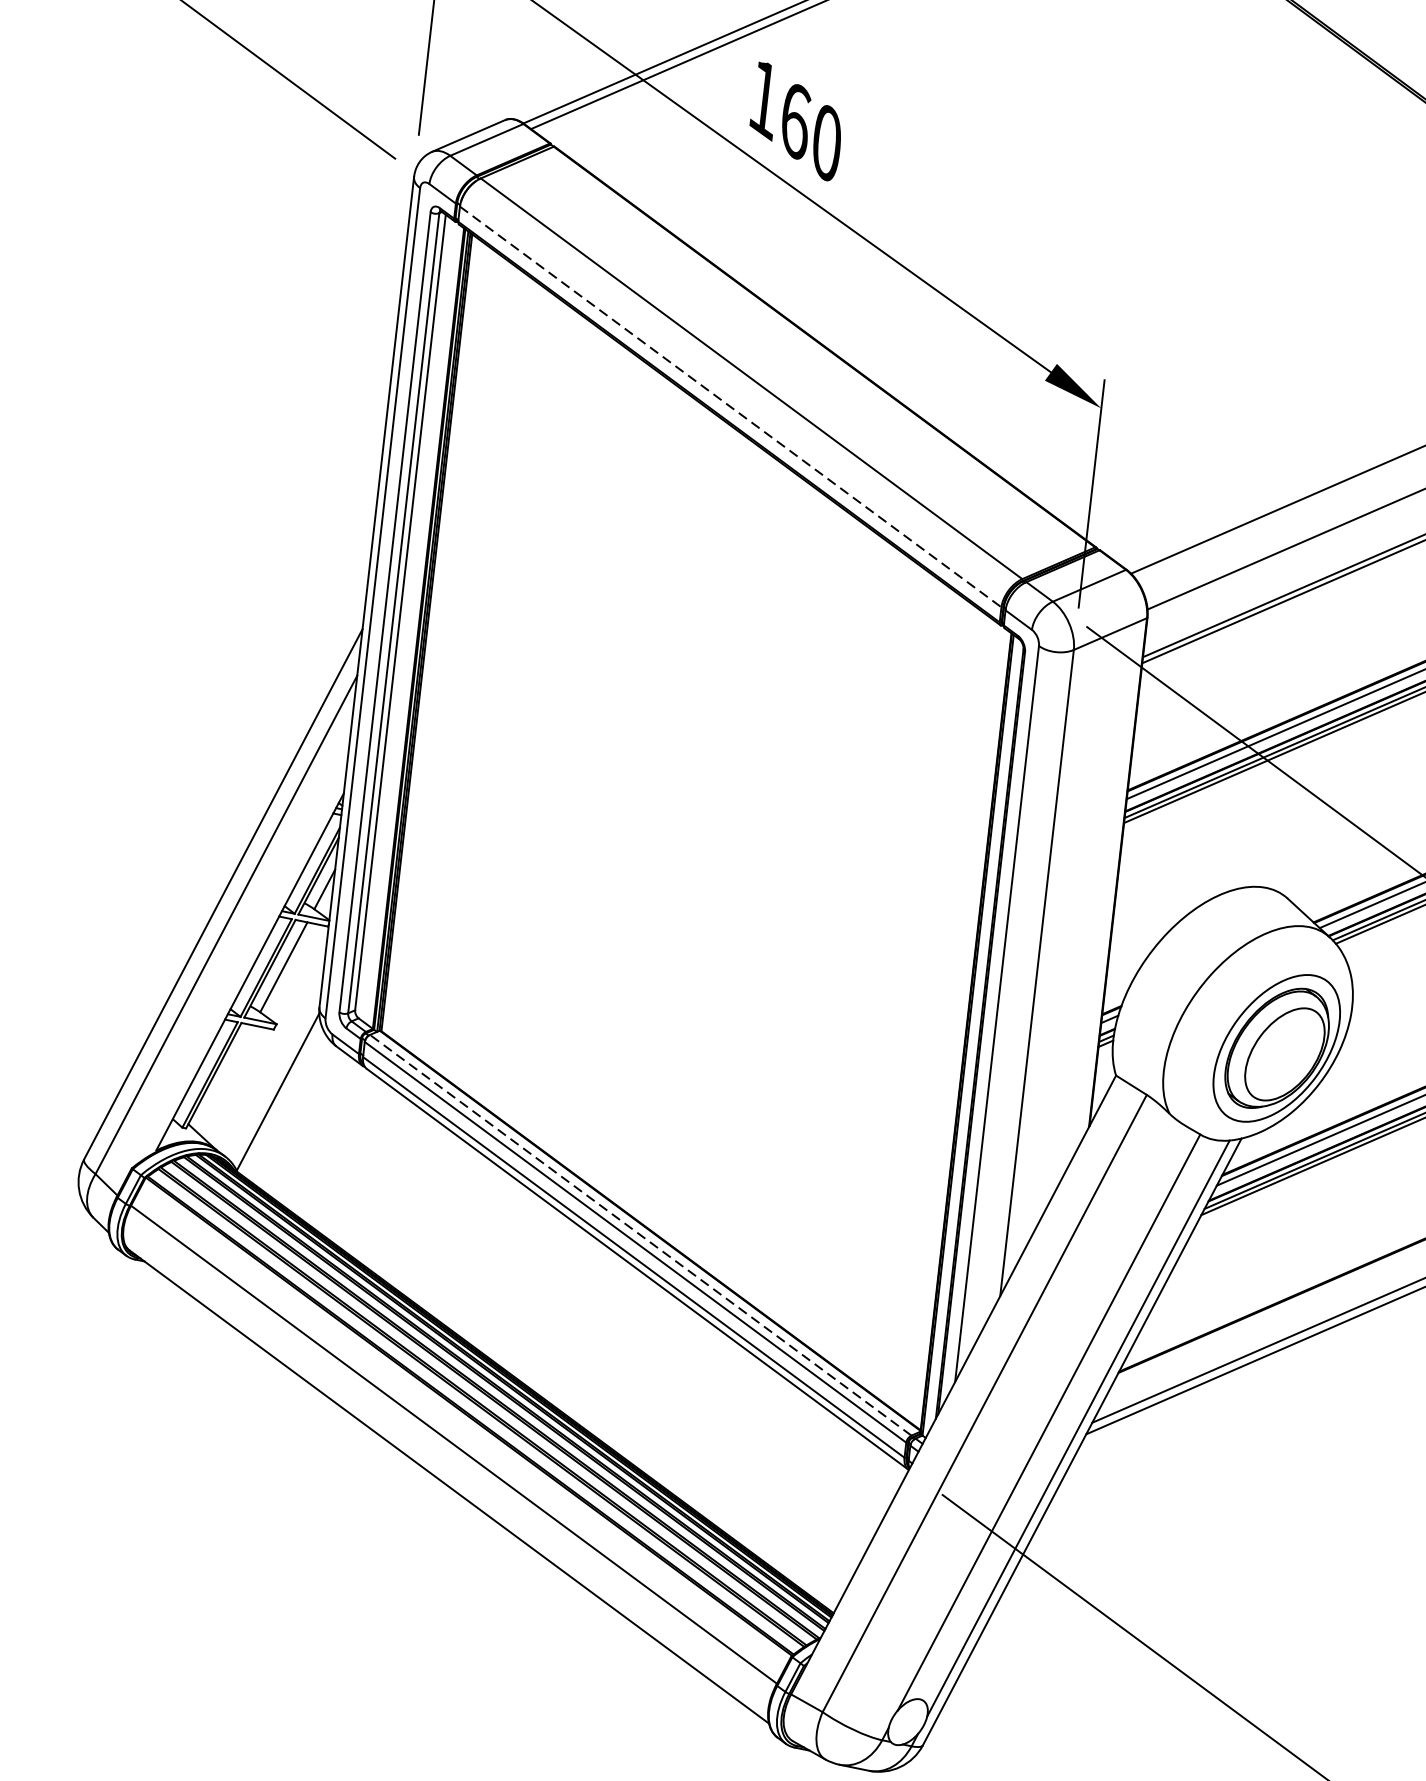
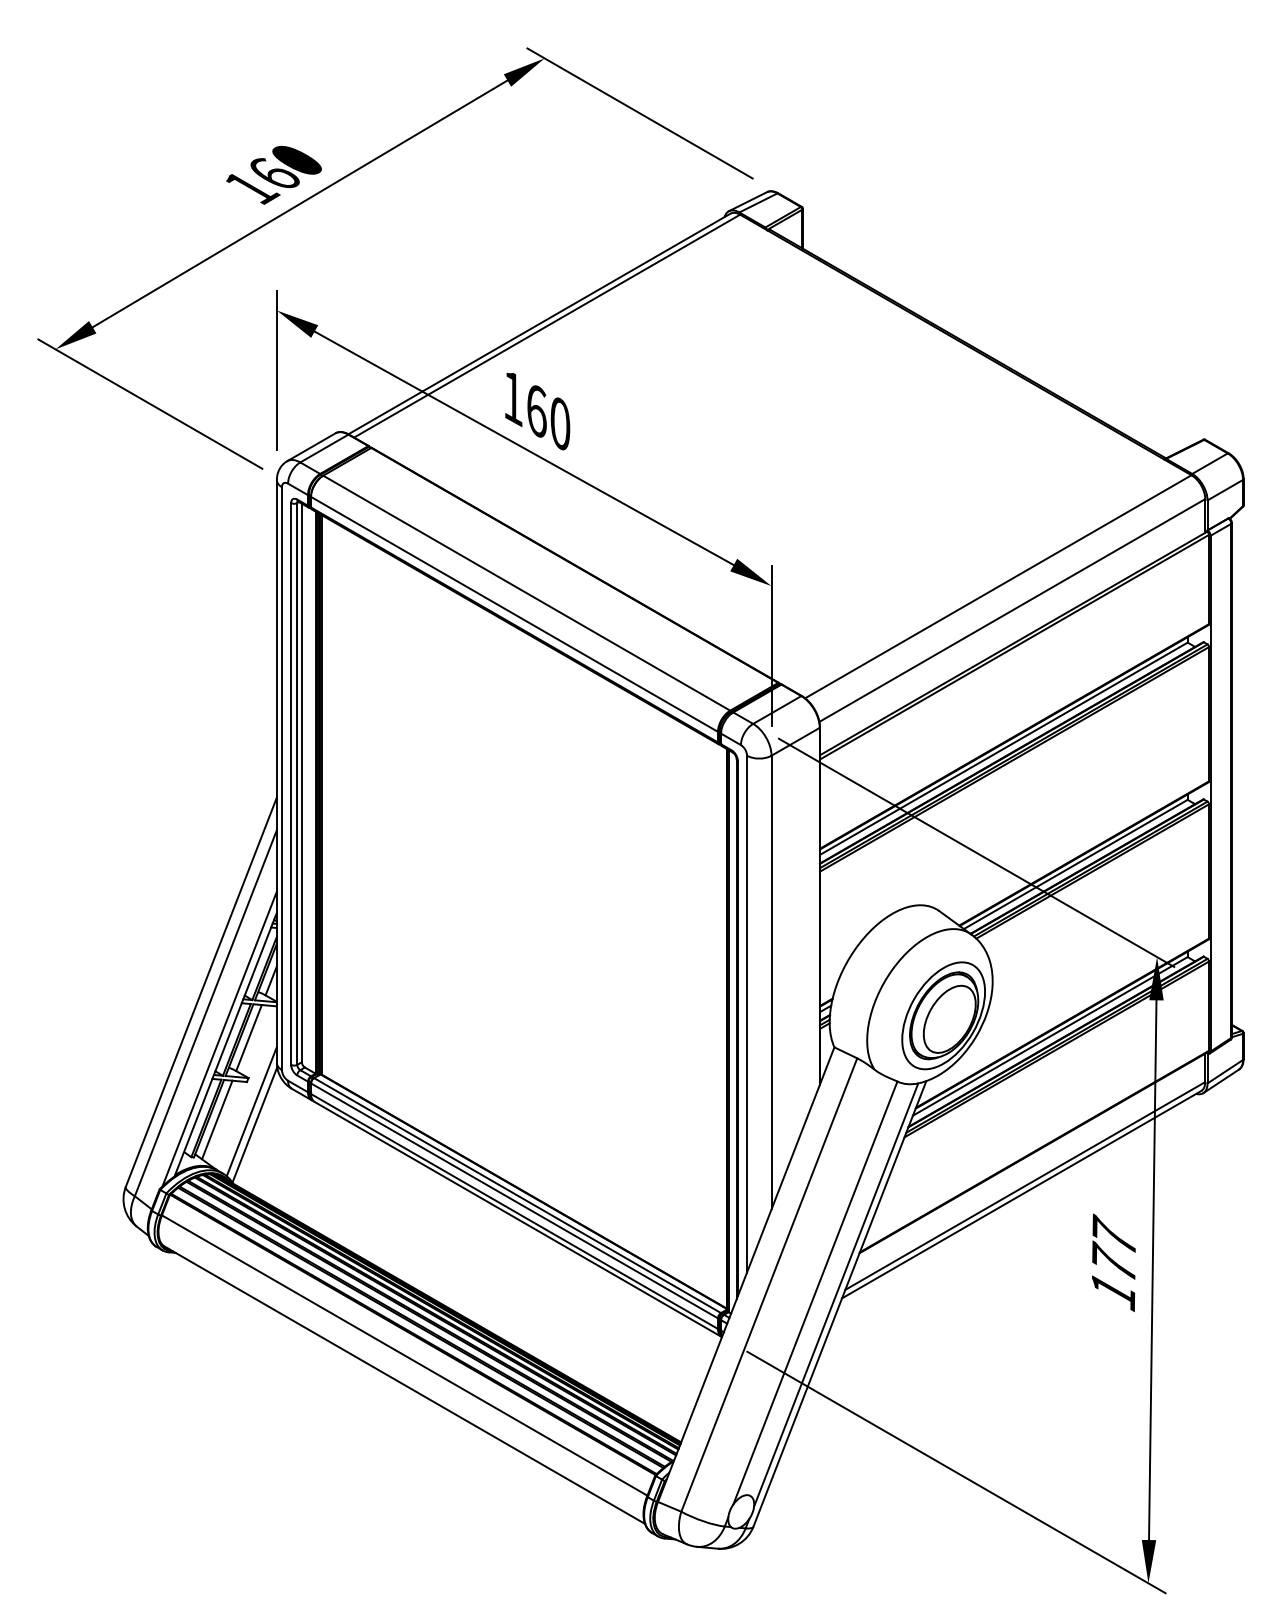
line: (730, 407) -> (514, 614), dashed -> solid
line: (241, 963) -> (219, 1038), added
line: (275, 1072) -> (251, 1111), added
line: (225, 1078) -> (217, 1119), added
line: (640, 1235) -> (517, 1195), dashed -> solid

